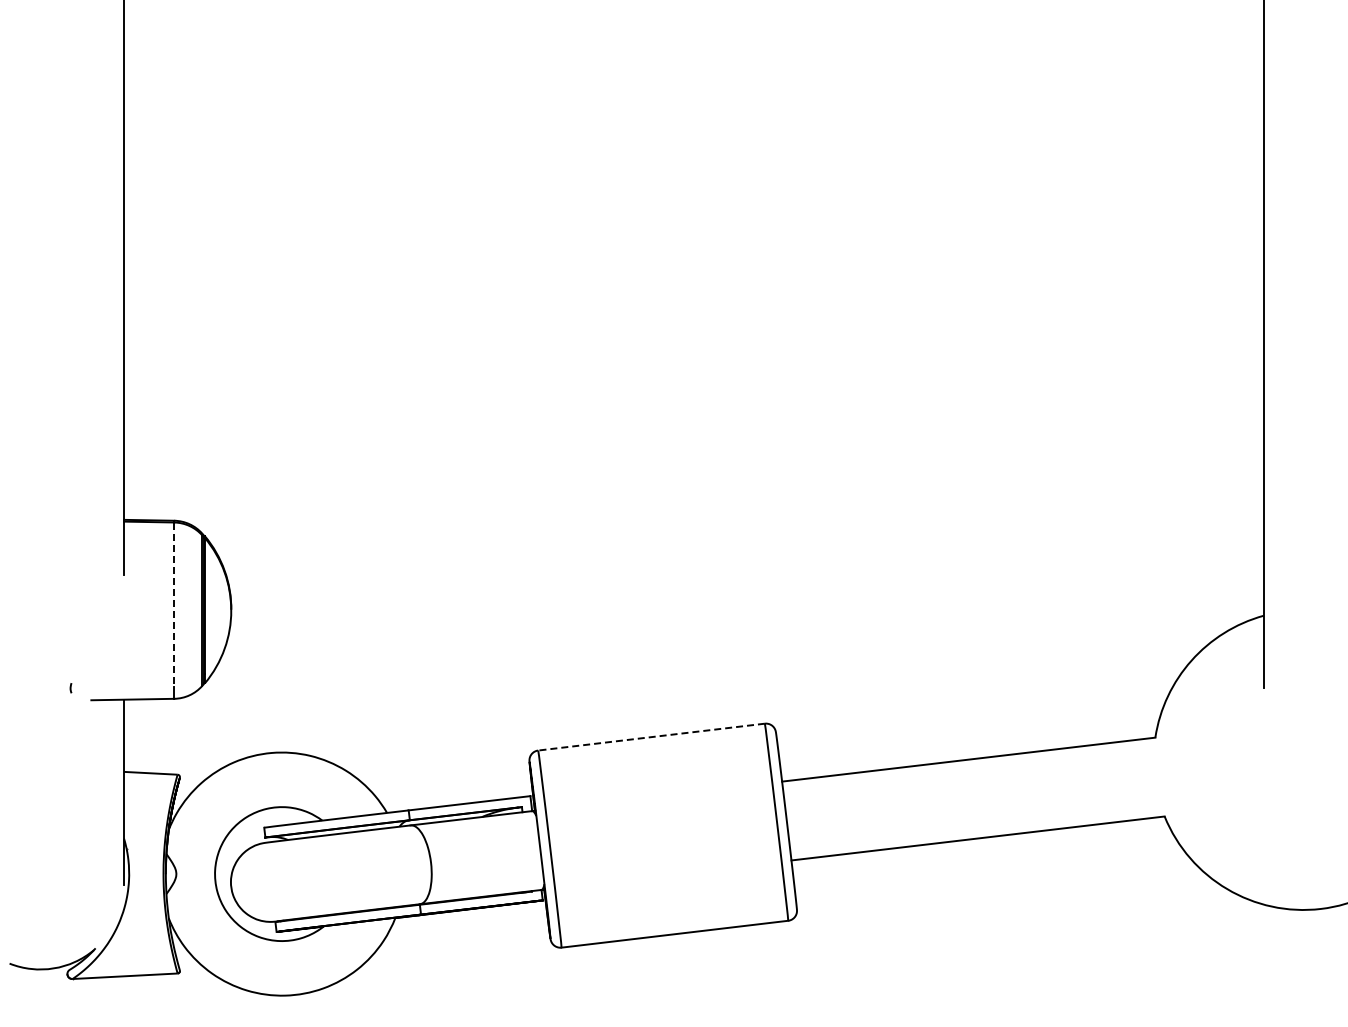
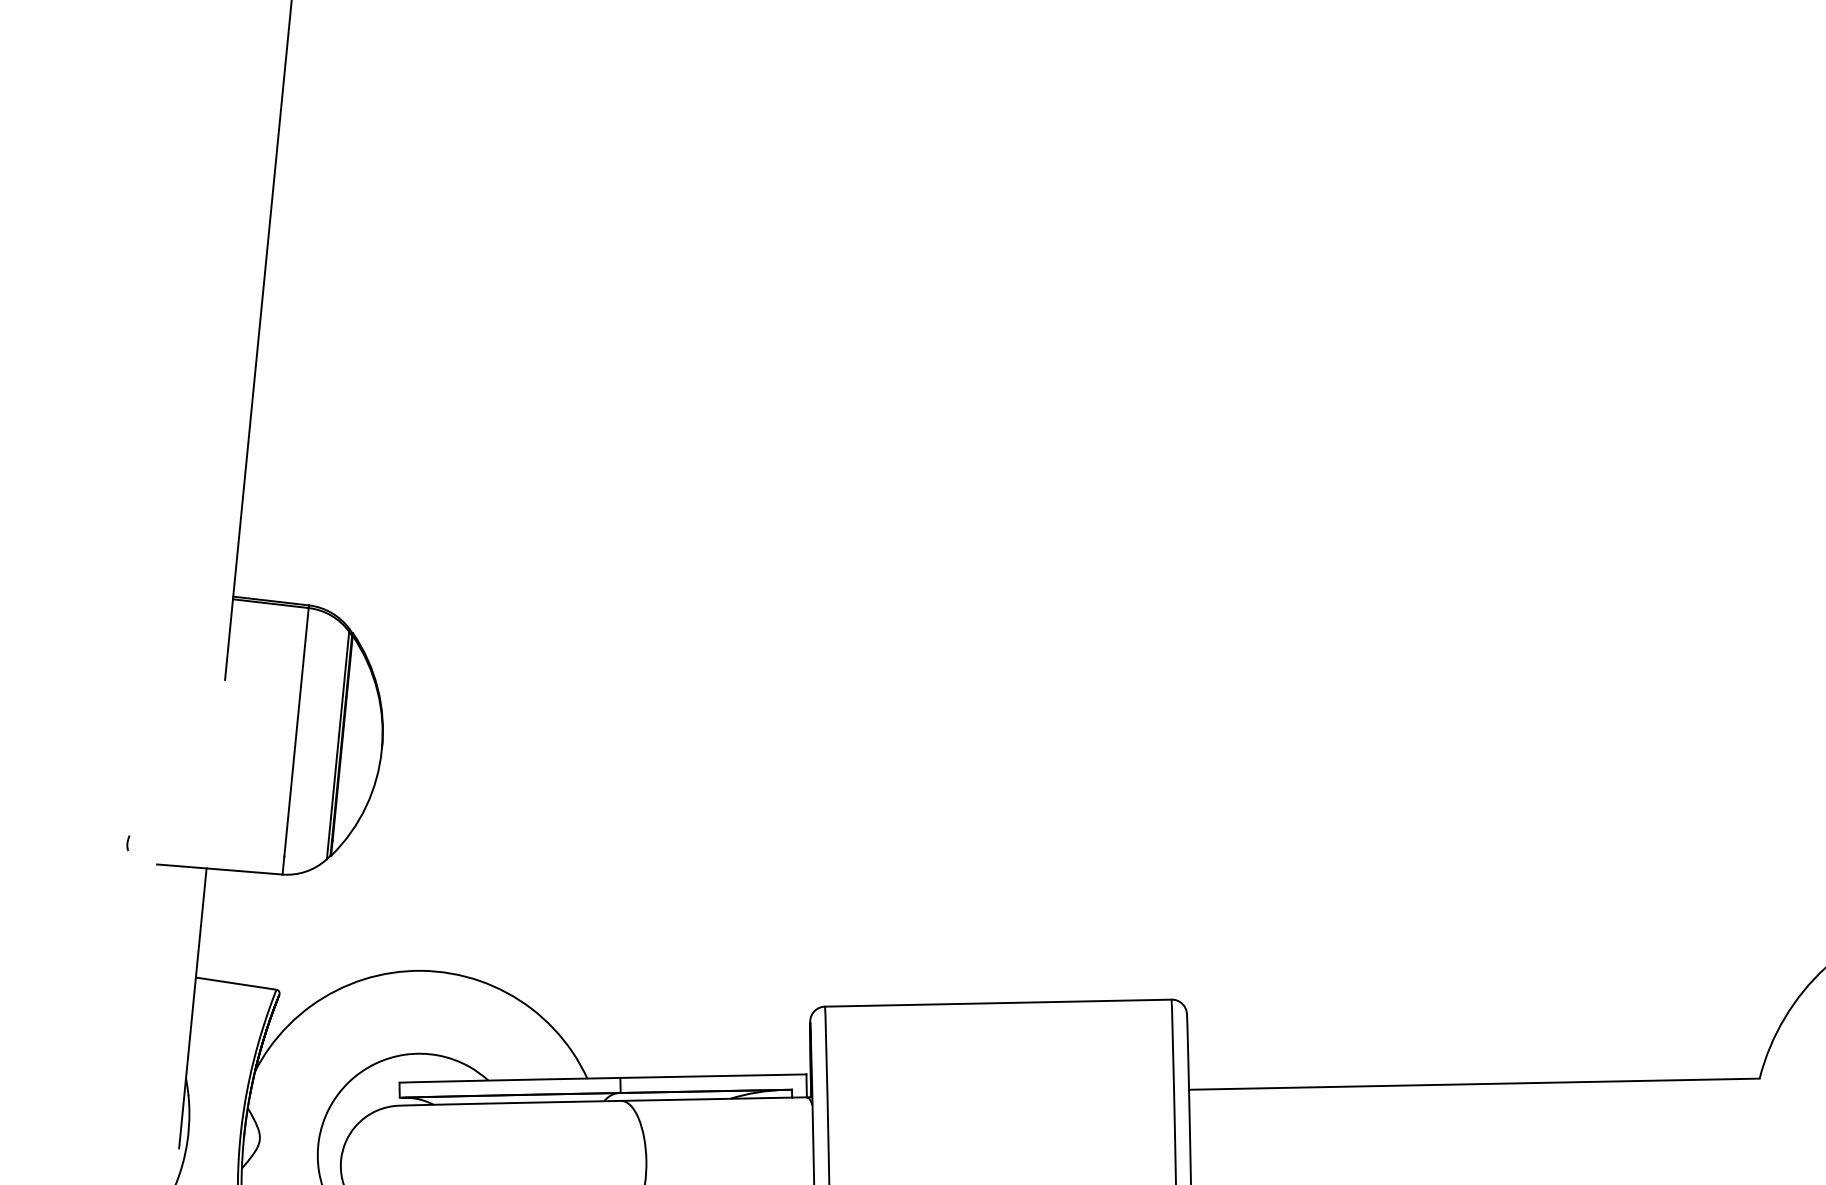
line: (174, 605) -> (296, 733), dashed -> solid
line: (651, 737) -> (998, 1003), dashed -> solid

